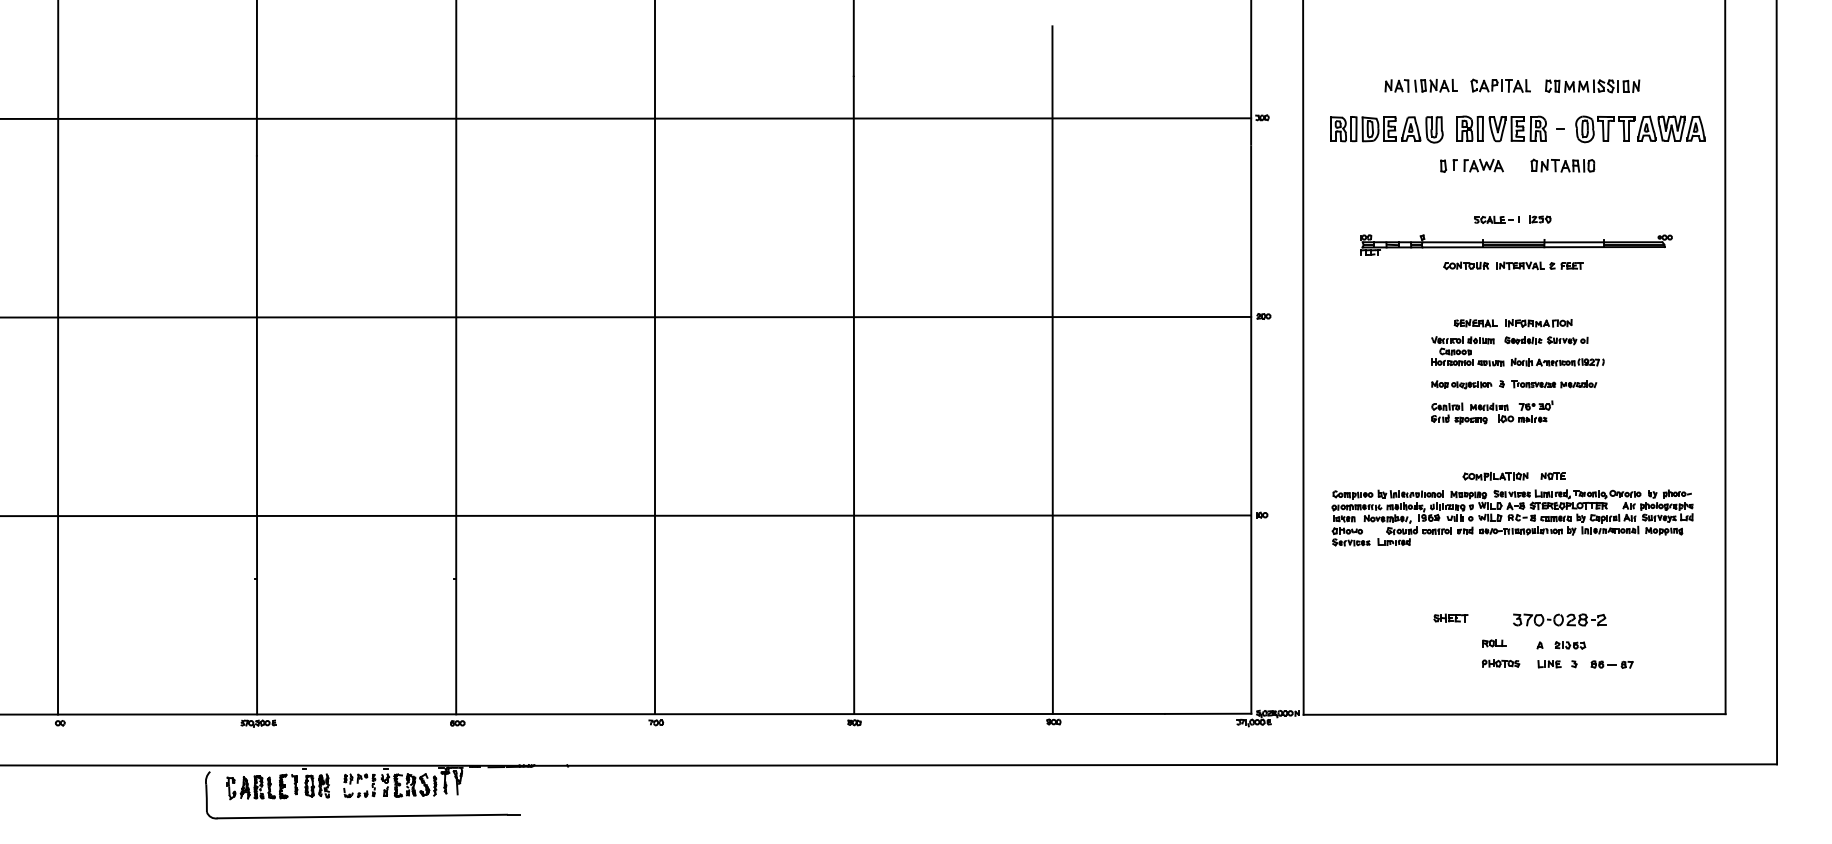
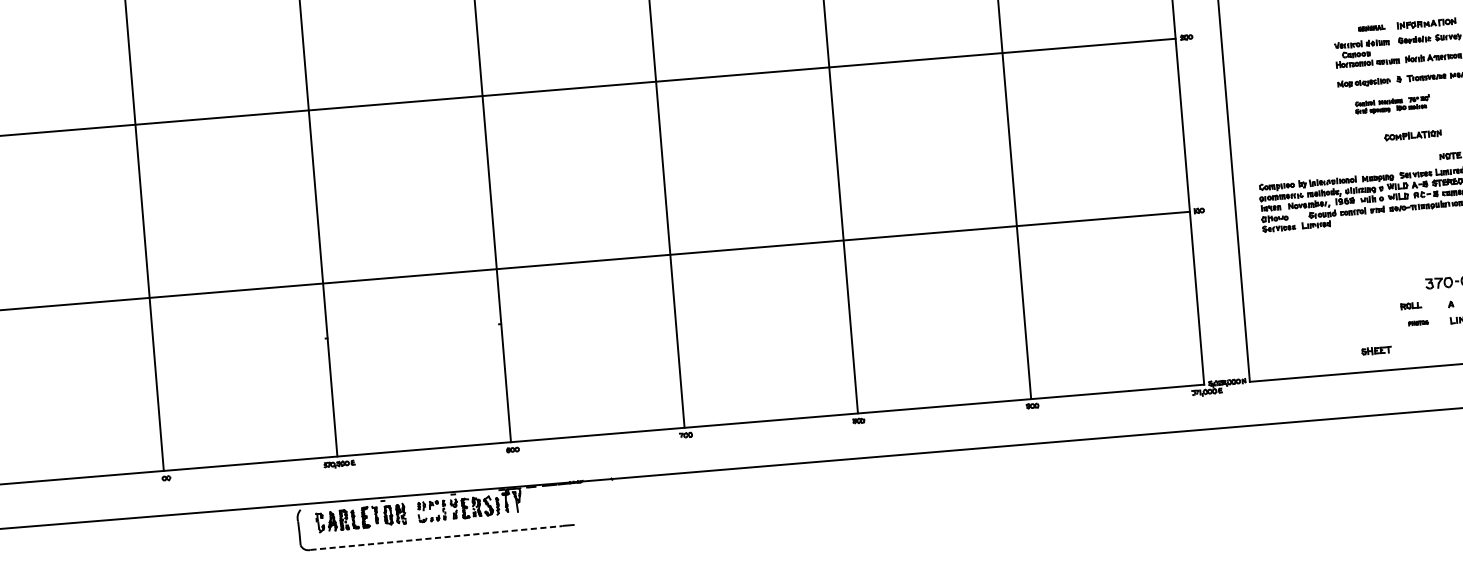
part: (1475, 323) -> (1371, 28), size x0.7
part: (1492, 412) -> (1392, 104), size x0.7
part: (1495, 475) -> (1412, 134), moved
part: (1450, 617) -> (1376, 350), moved
part: (1501, 663) -> (1418, 322), size x0.6
line: (362, 816) -> (436, 537), solid -> dashed

